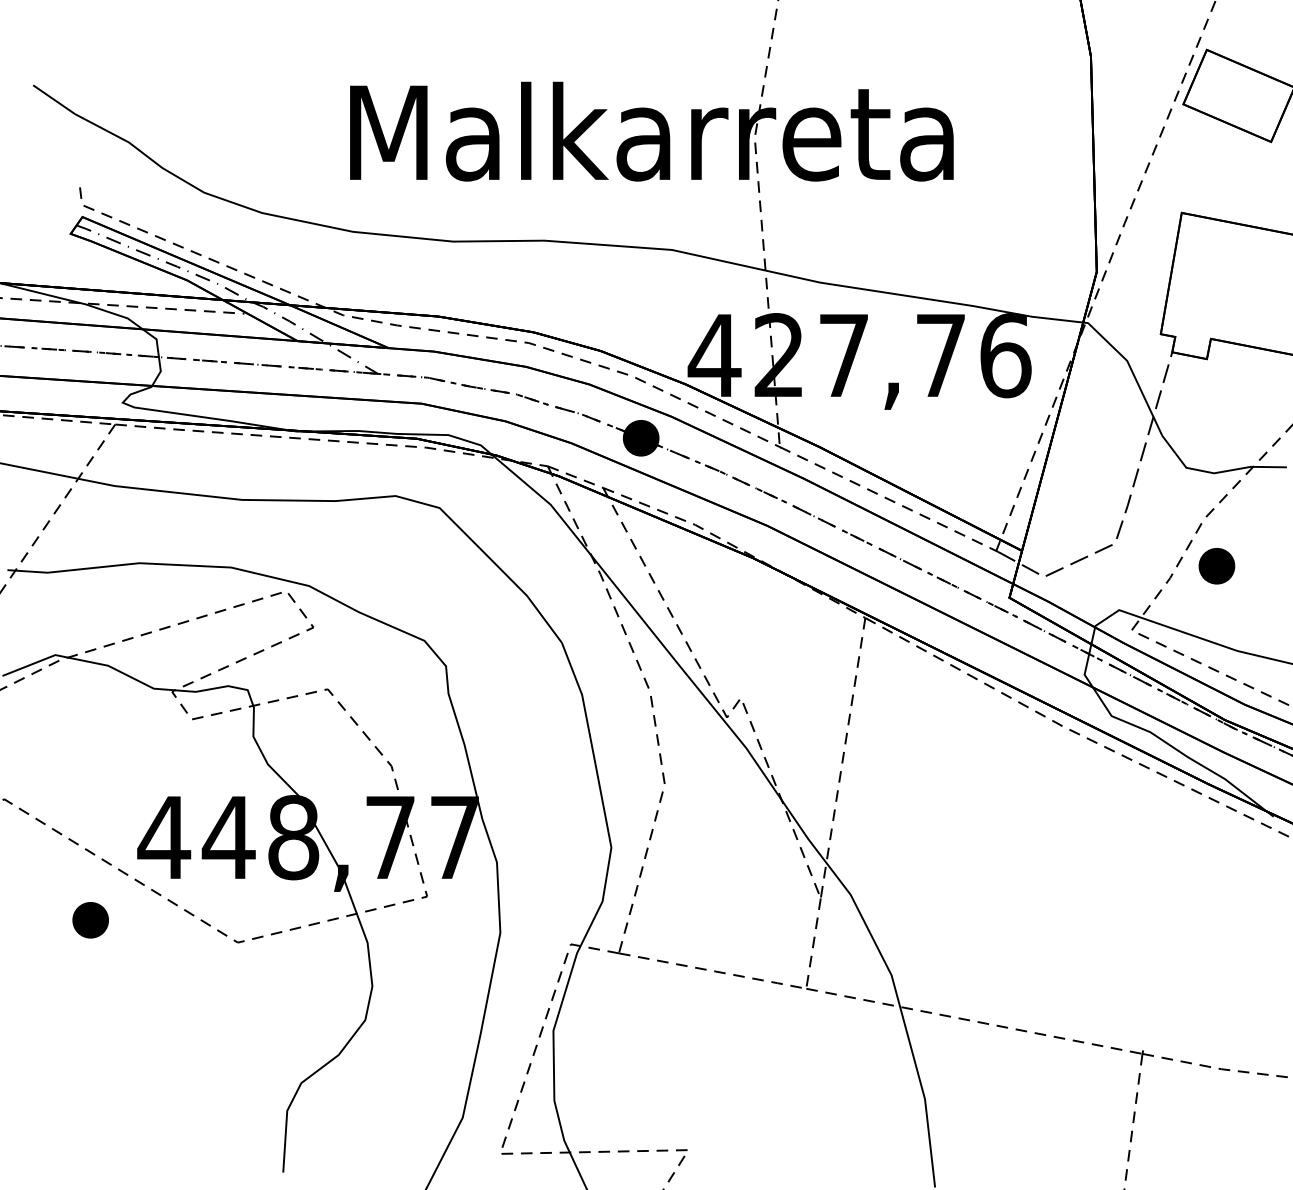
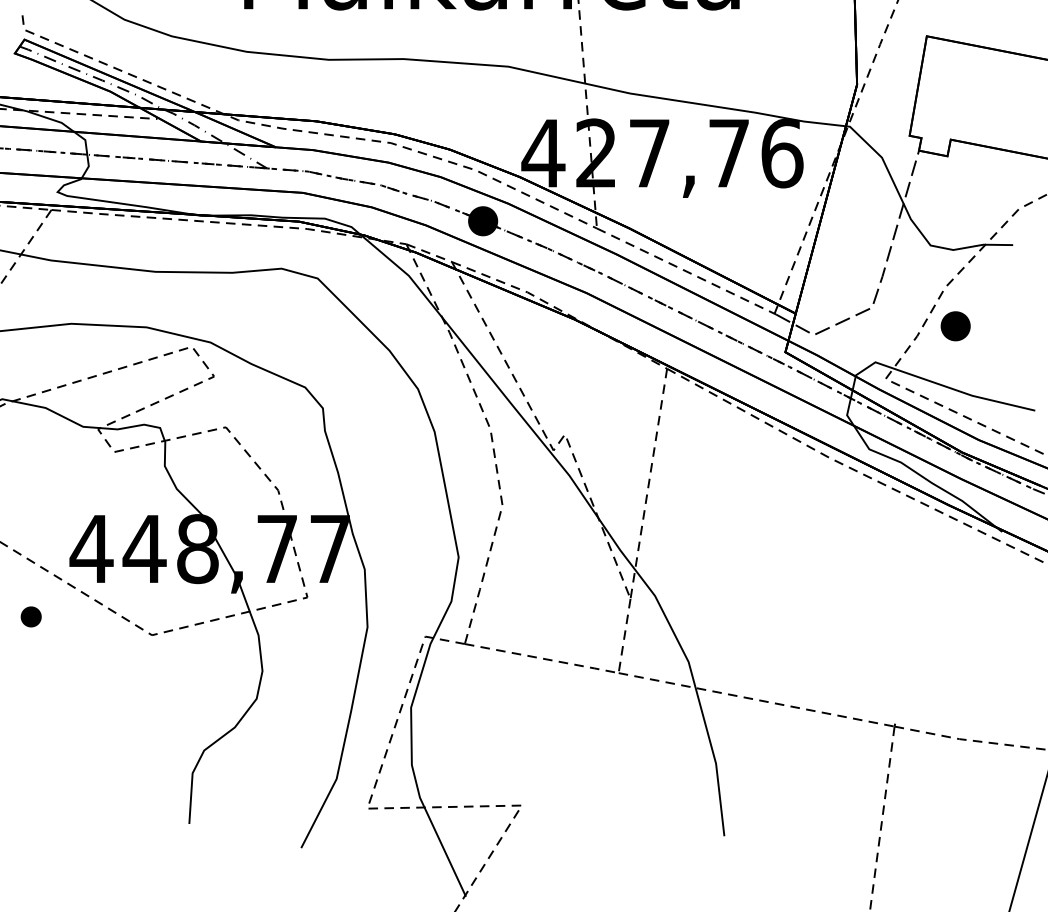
part: (90, 920) -> (31, 617), size x0.7

